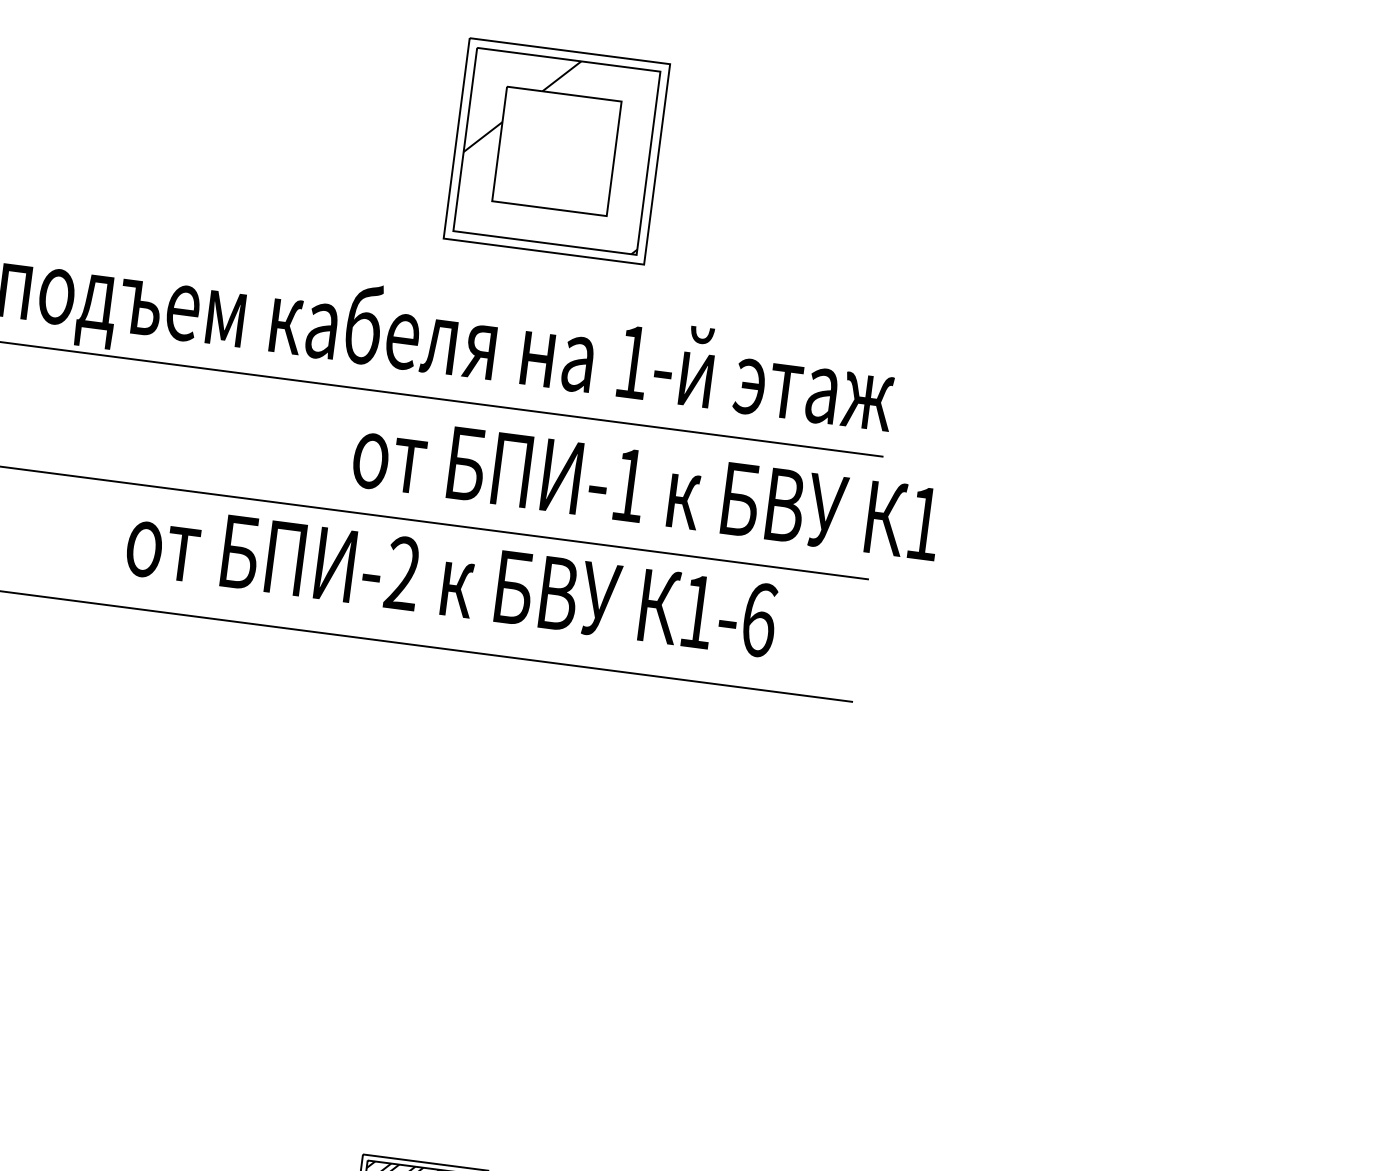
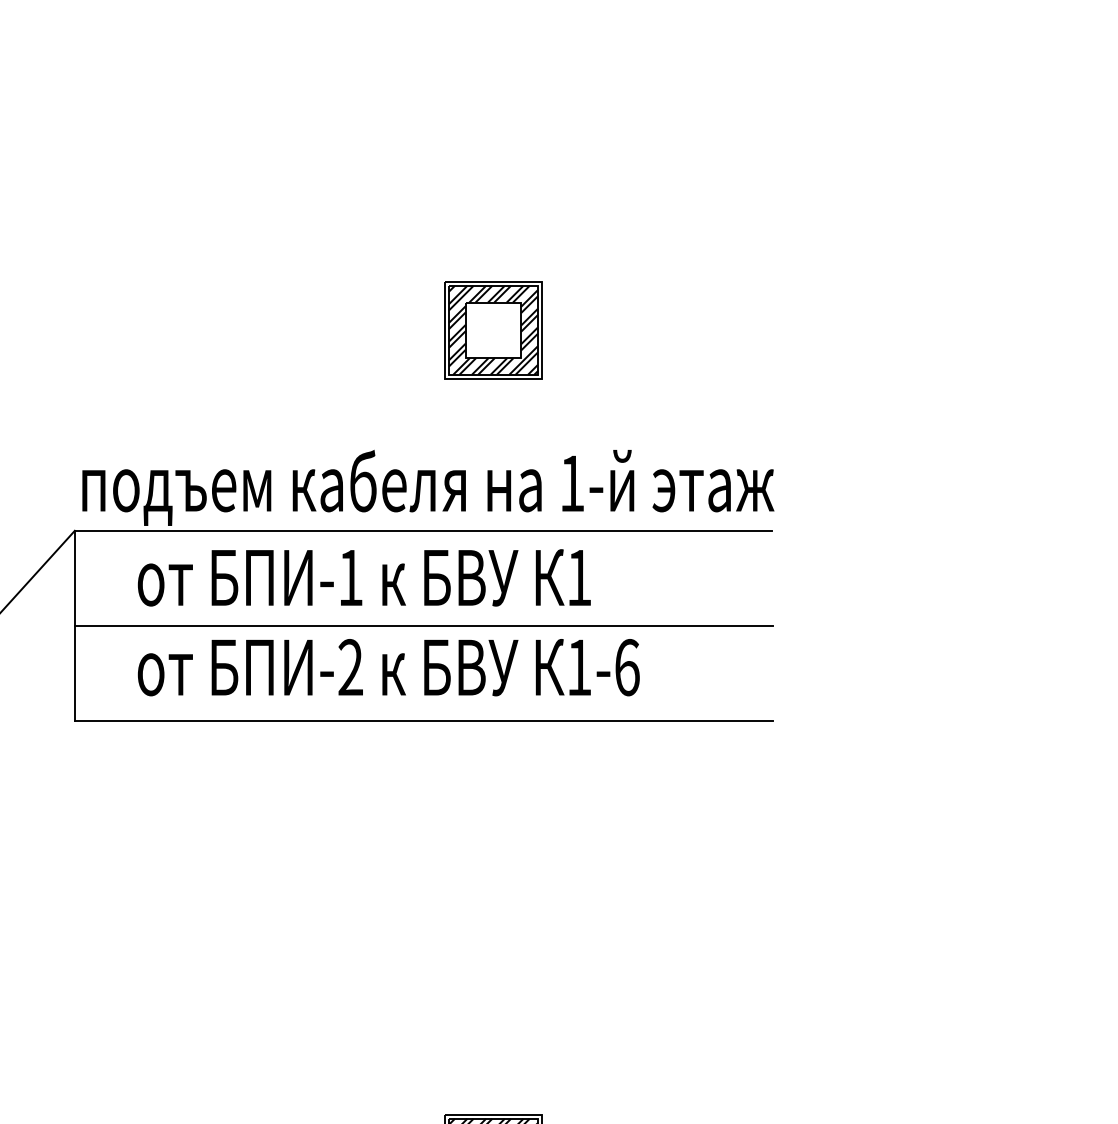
part: (557, 151) -> (493, 330), size x0.62
text: (645, 487) -> (363, 577), moved
text: (451, 579) -> (388, 667), moved

